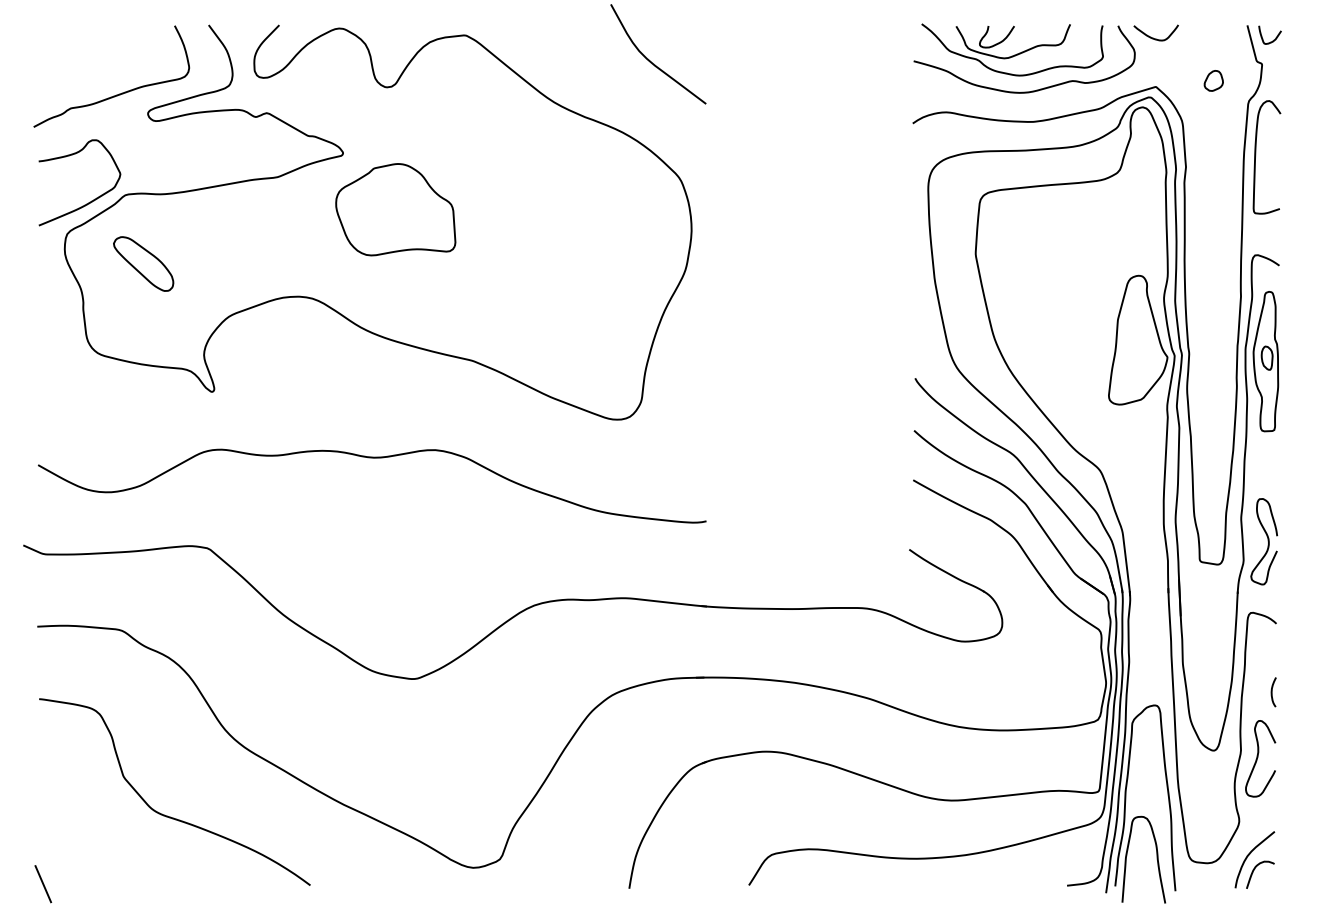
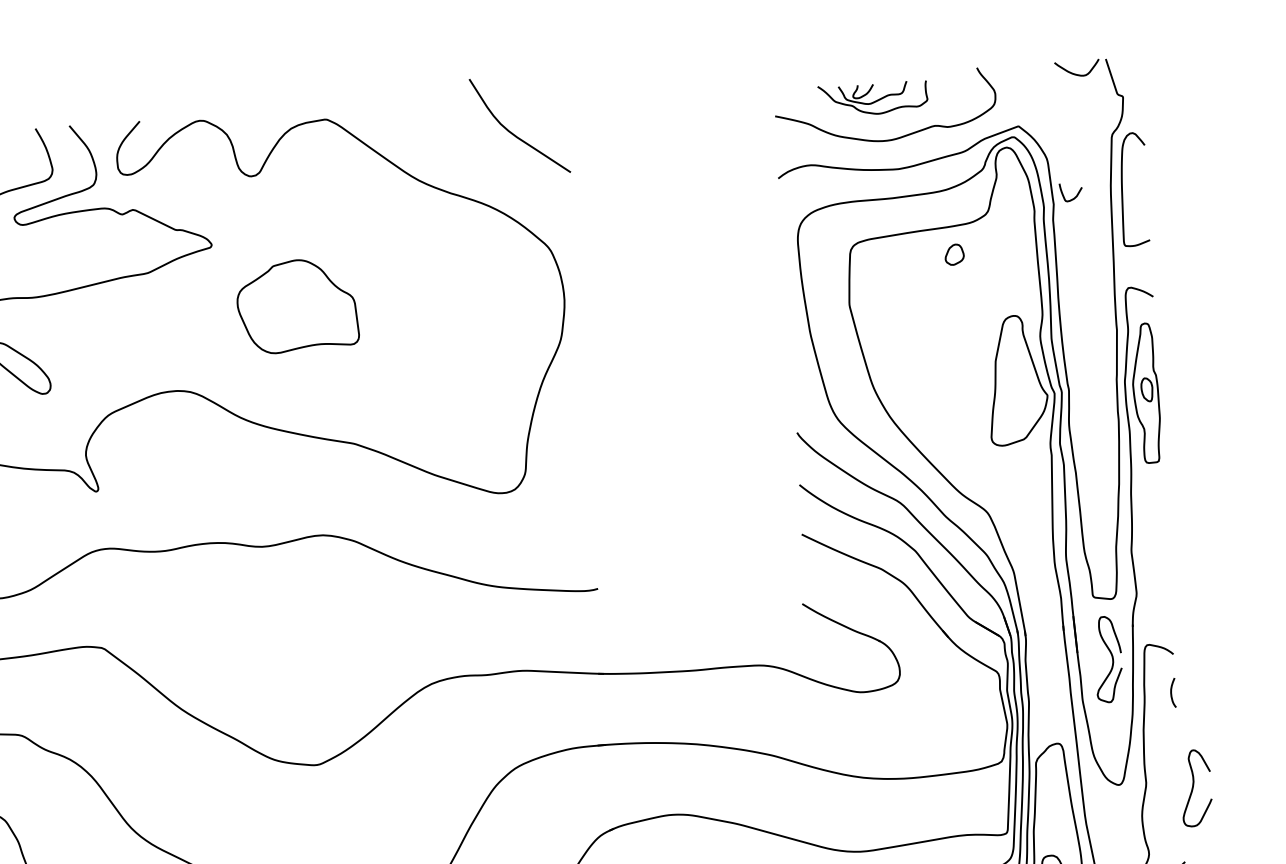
curve: (1153, 37) -> (1074, 73), moved
curve: (1273, 39) -> (1074, 196), moved
part: (1012, 49) -> (872, 98), size x0.6
part: (1213, 80) -> (954, 254), moved
part: (395, 209) -> (297, 305), moved
curve: (1267, 541) -> (1111, 659), moved
curve: (1272, 692) -> (1172, 693), moved
curve: (1258, 757) -> (1194, 786), moved

